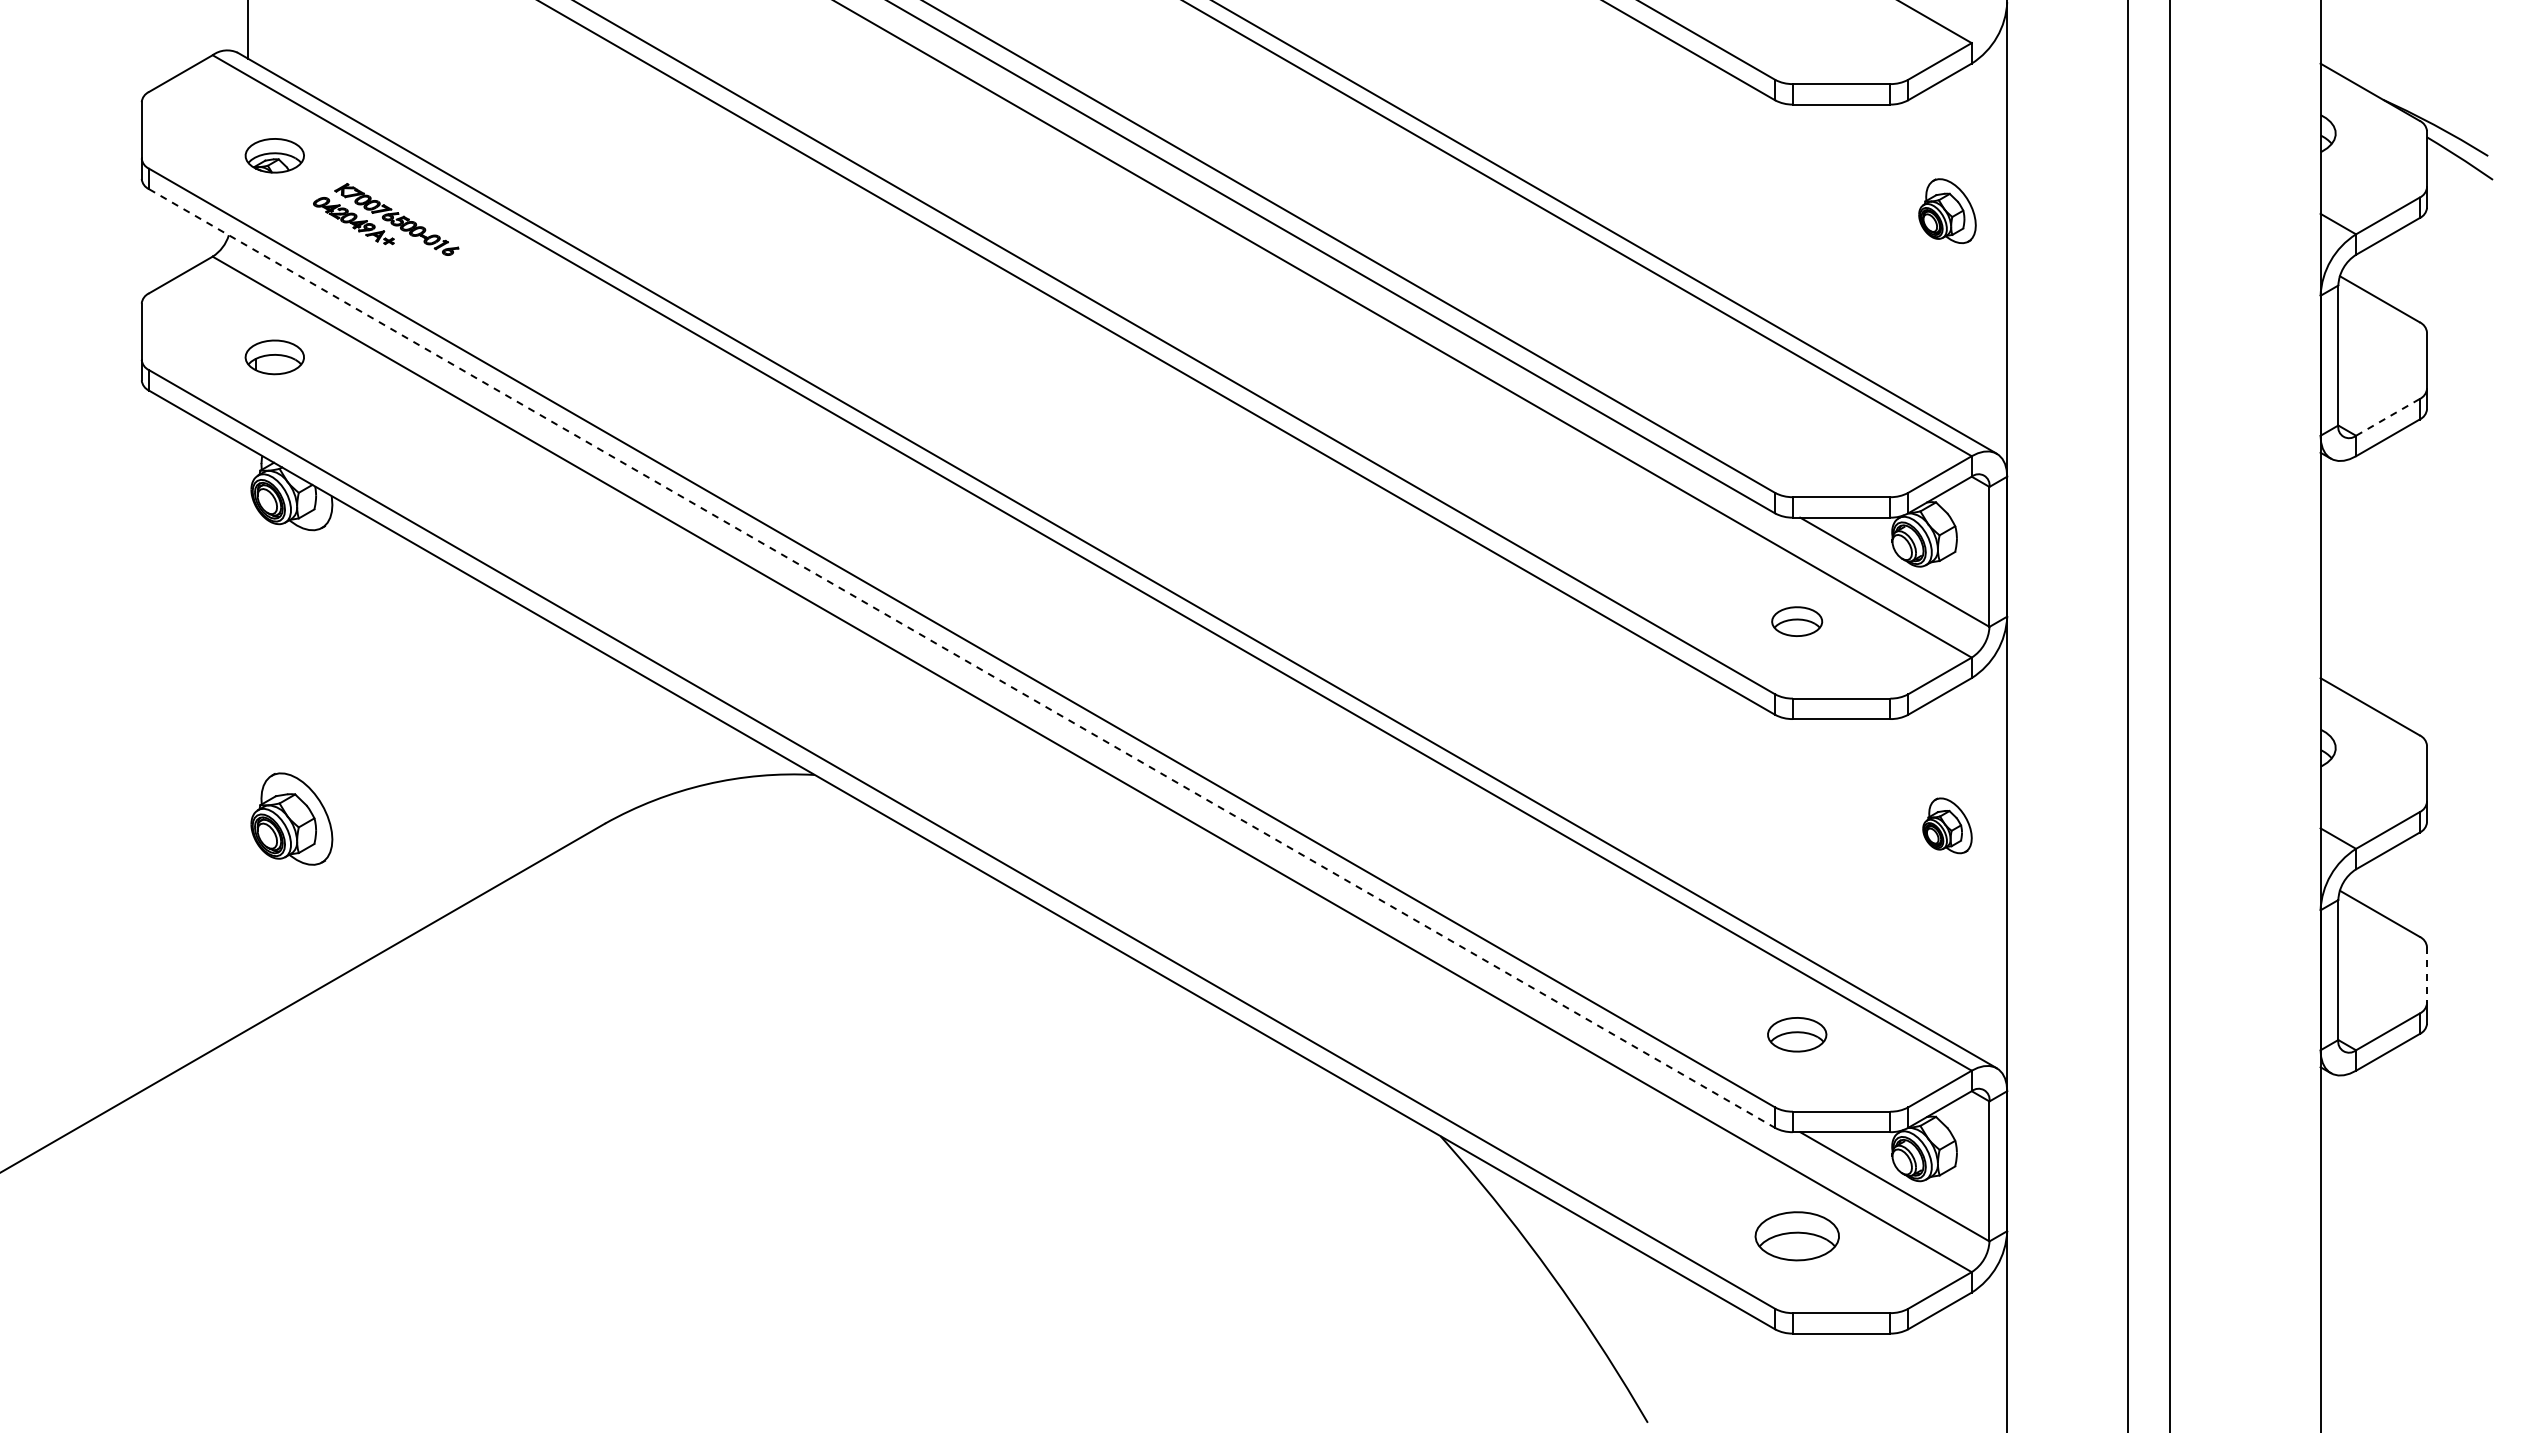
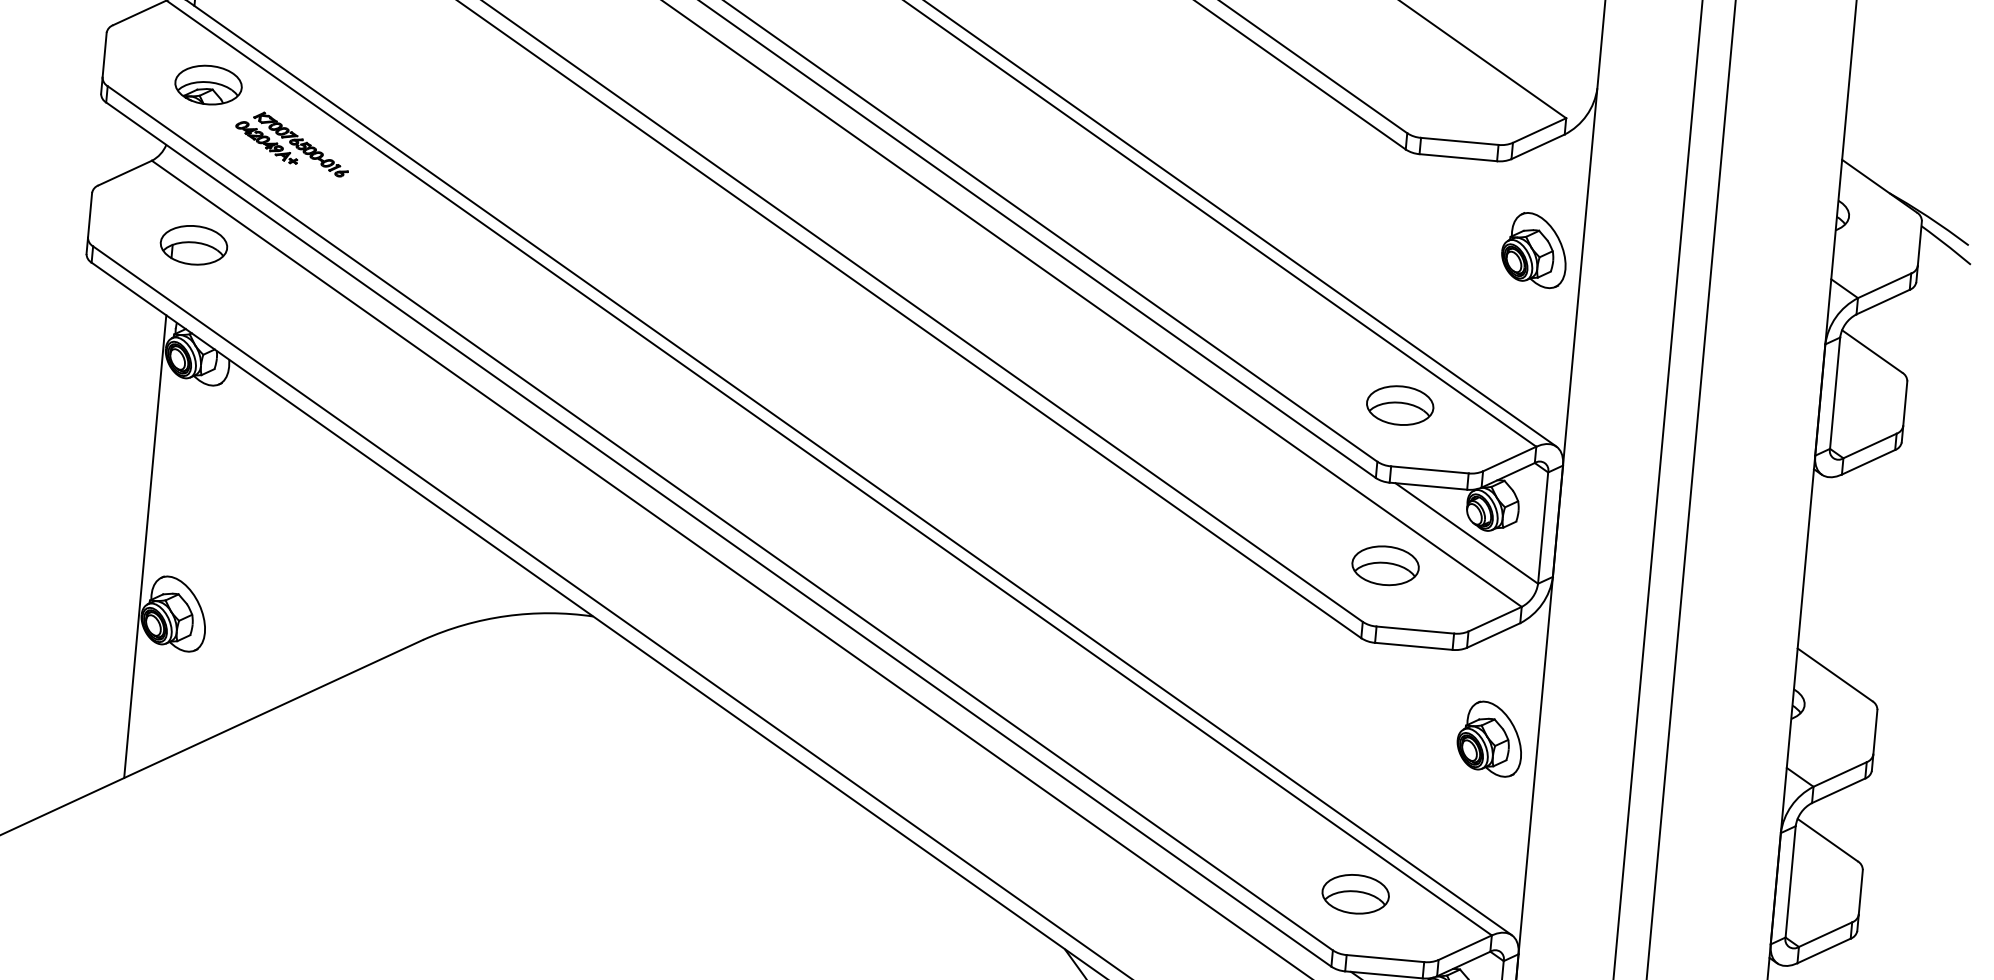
part: (274, 155) -> (208, 84), size x1.43
part: (1947, 210) -> (1534, 249), size x1.43
part: (274, 357) -> (193, 245), size x1.43
line: (2387, 417) -> (1869, 446), dashed -> solid
part: (1796, 420) -> (1399, 405), added
part: (1796, 621) -> (1384, 565), size x1.67
line: (962, 658) -> (719, 534), dashed -> solid
line: (248, 738) -> (145, 546), added
part: (1947, 825) -> (1490, 738), size x1.67
line: (2427, 975) -> (1861, 892), dashed -> solid
part: (1796, 1034) -> (1355, 893), size x1.43

